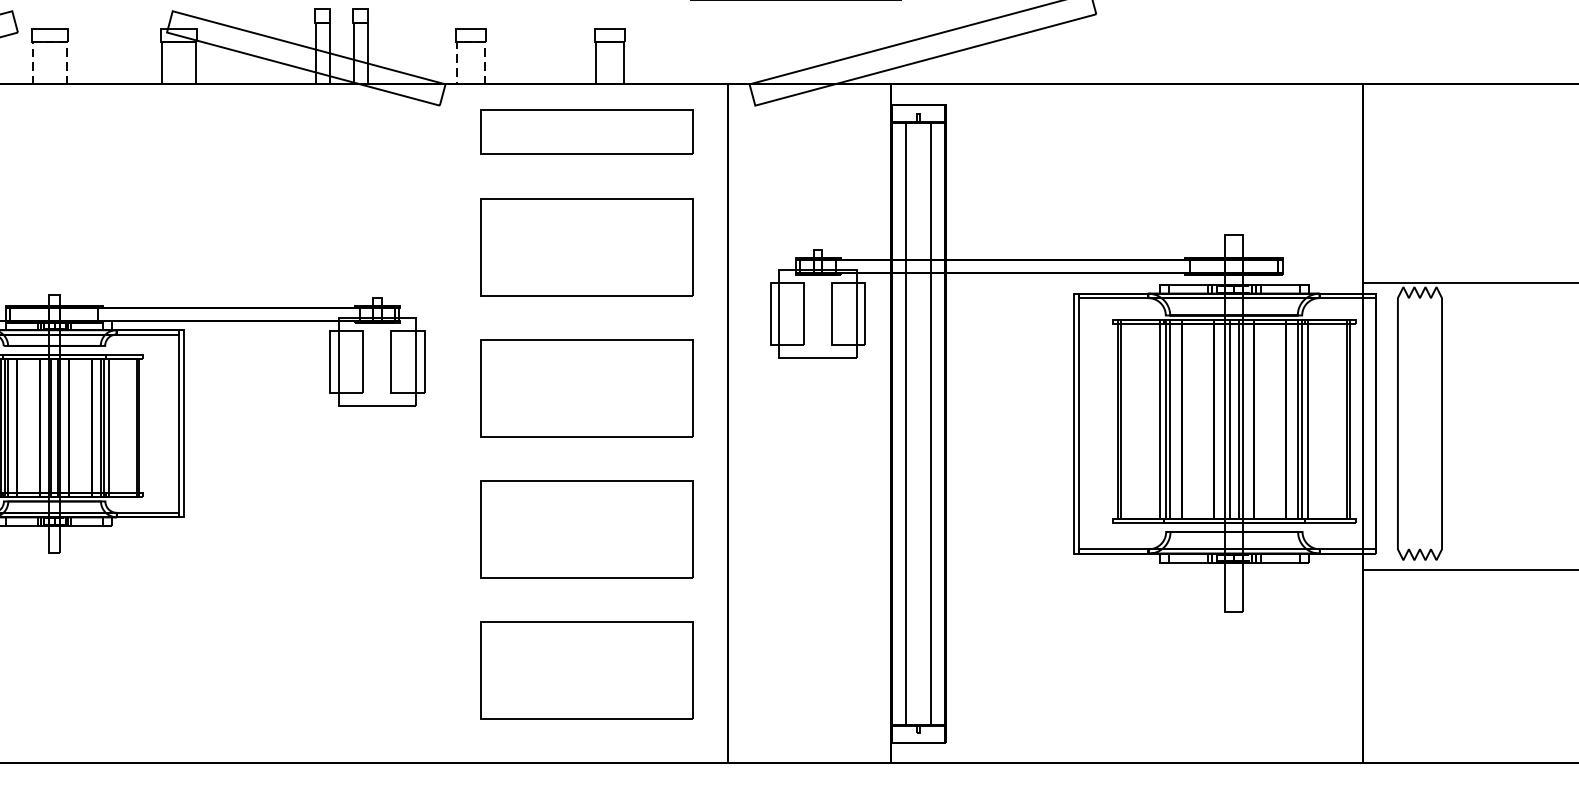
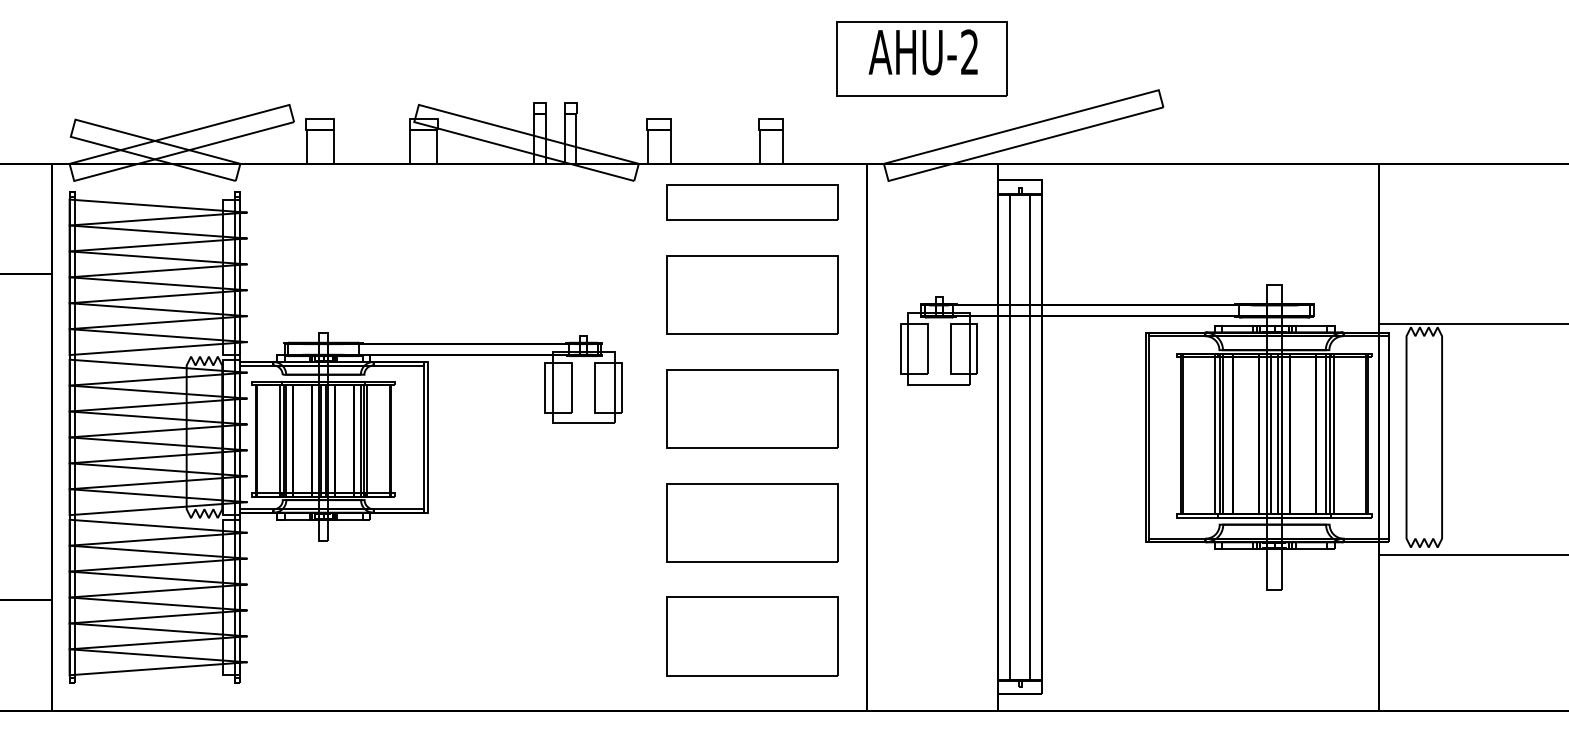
line: (50, 42) -> (320, 130), dashed -> solid
line: (469, 42) -> (658, 130), dashed -> solid

